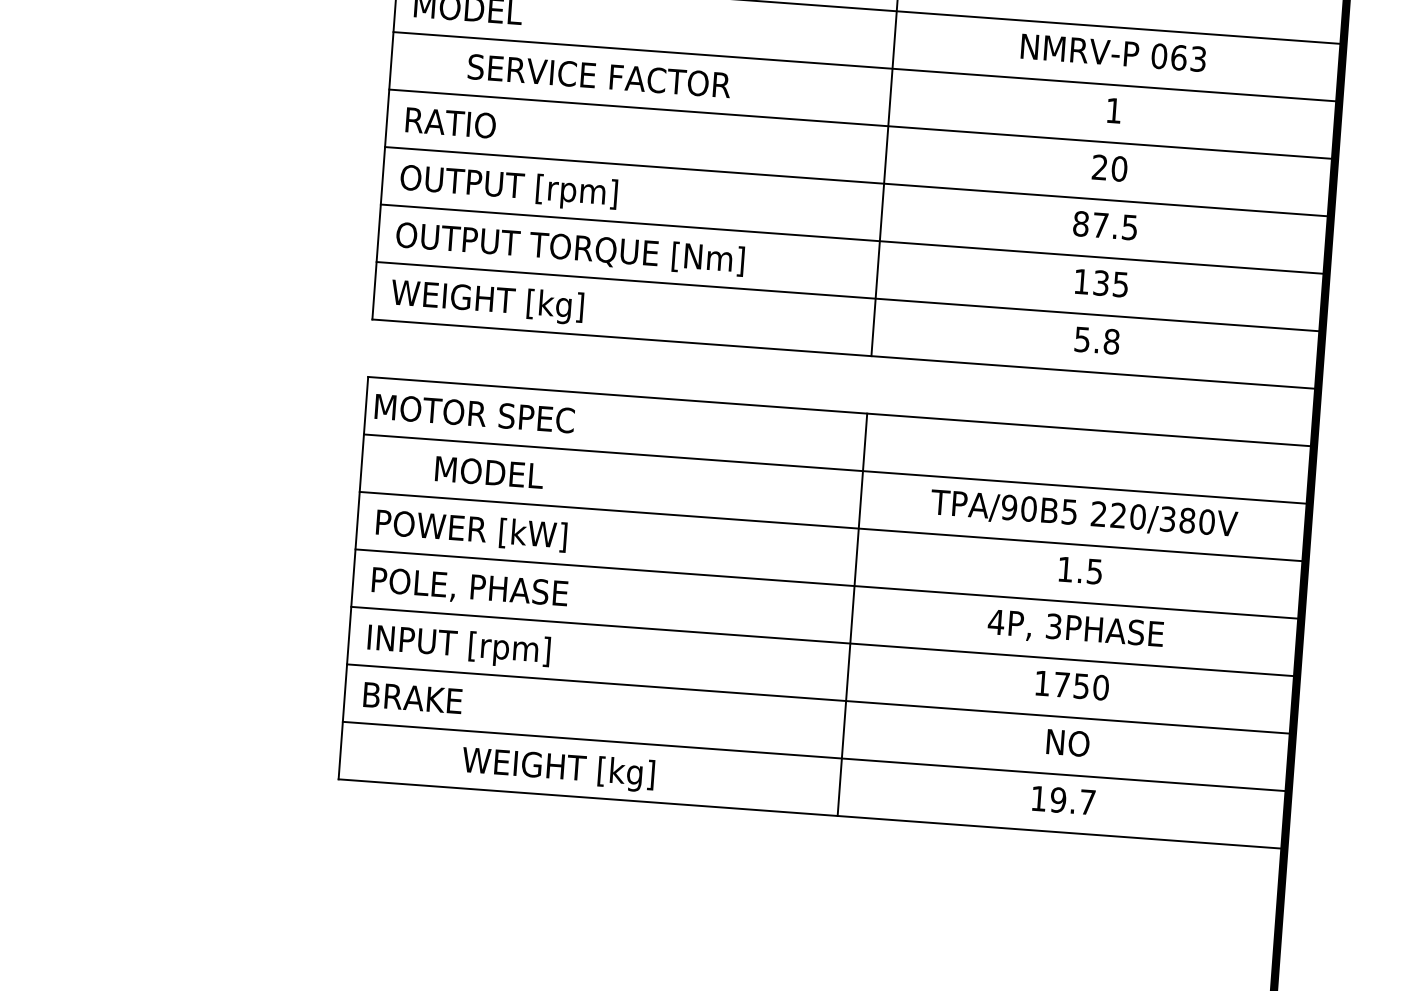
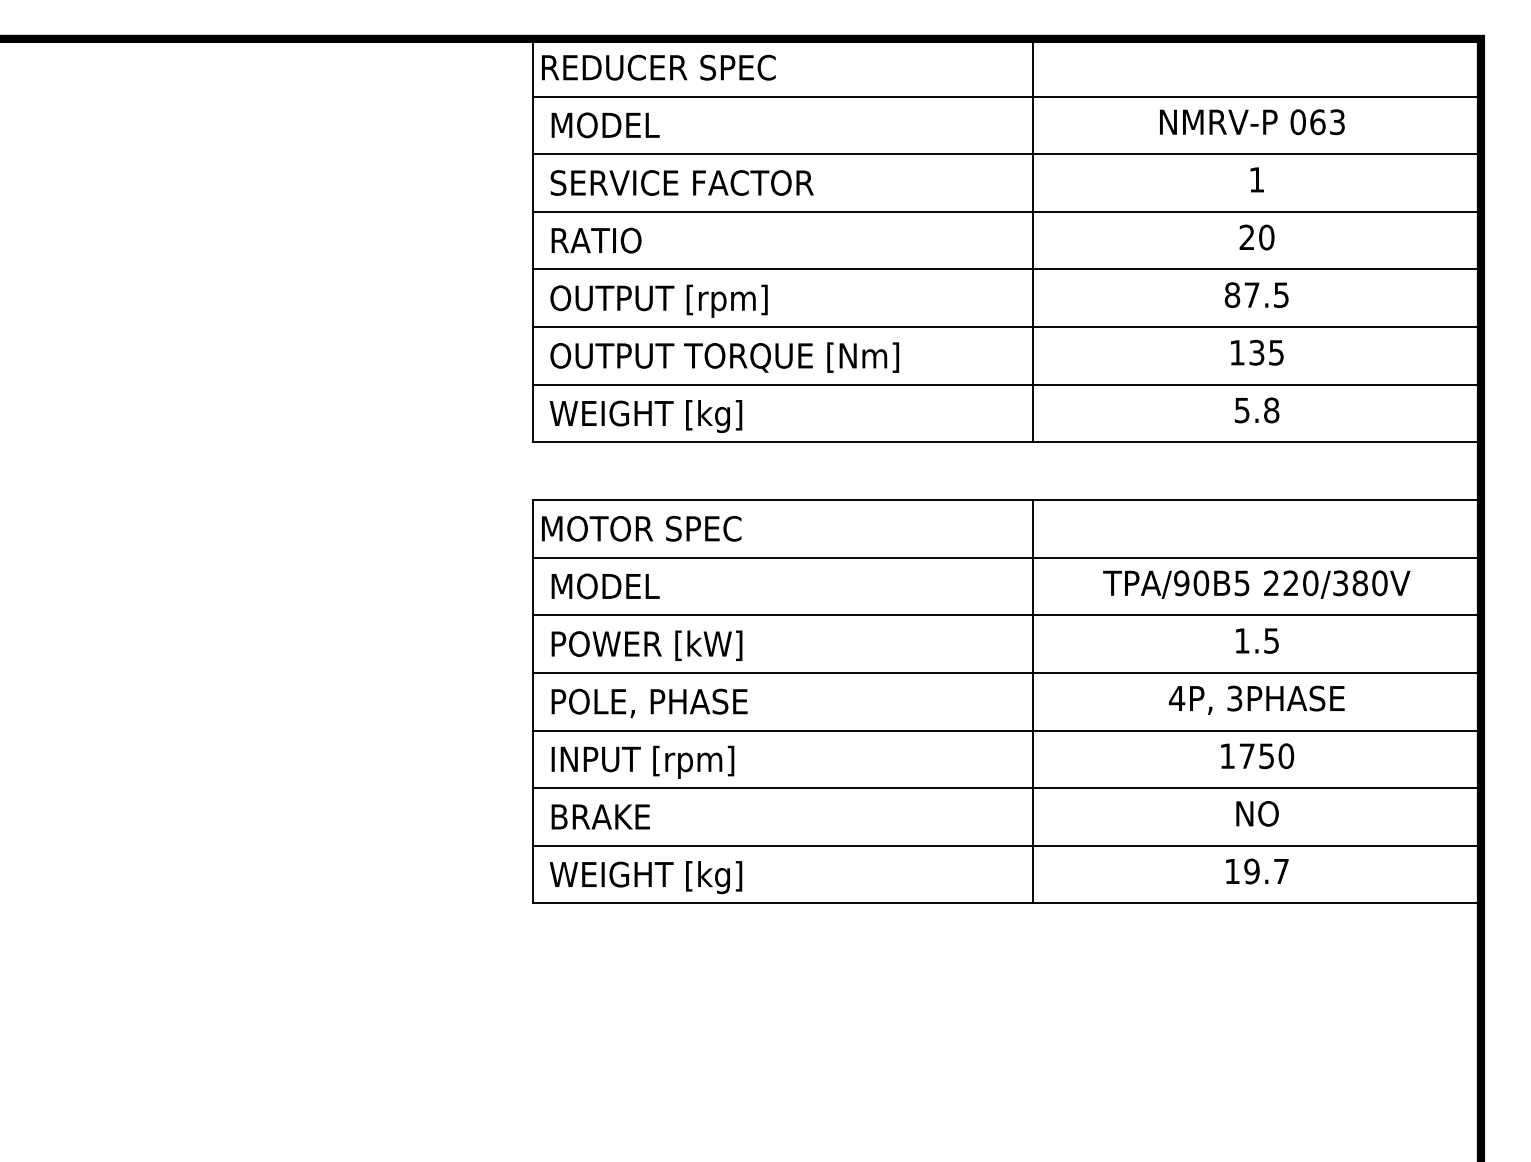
text: (598, 75) -> (681, 182), moved
text: (489, 472) -> (605, 586), moved
text: (557, 769) -> (645, 877), moved

